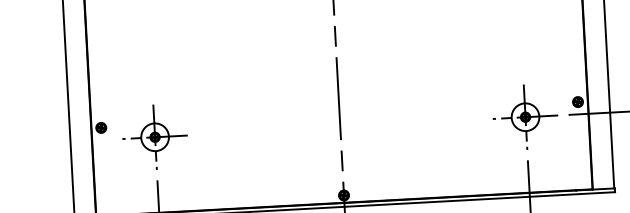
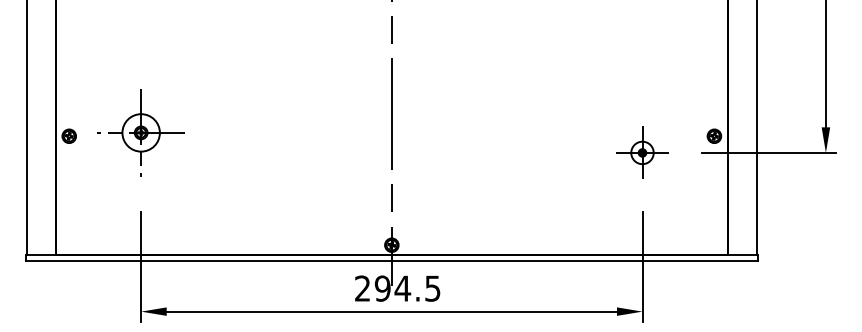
part: (525, 116) -> (642, 152), size x0.6
part: (154, 137) -> (140, 132), moved

